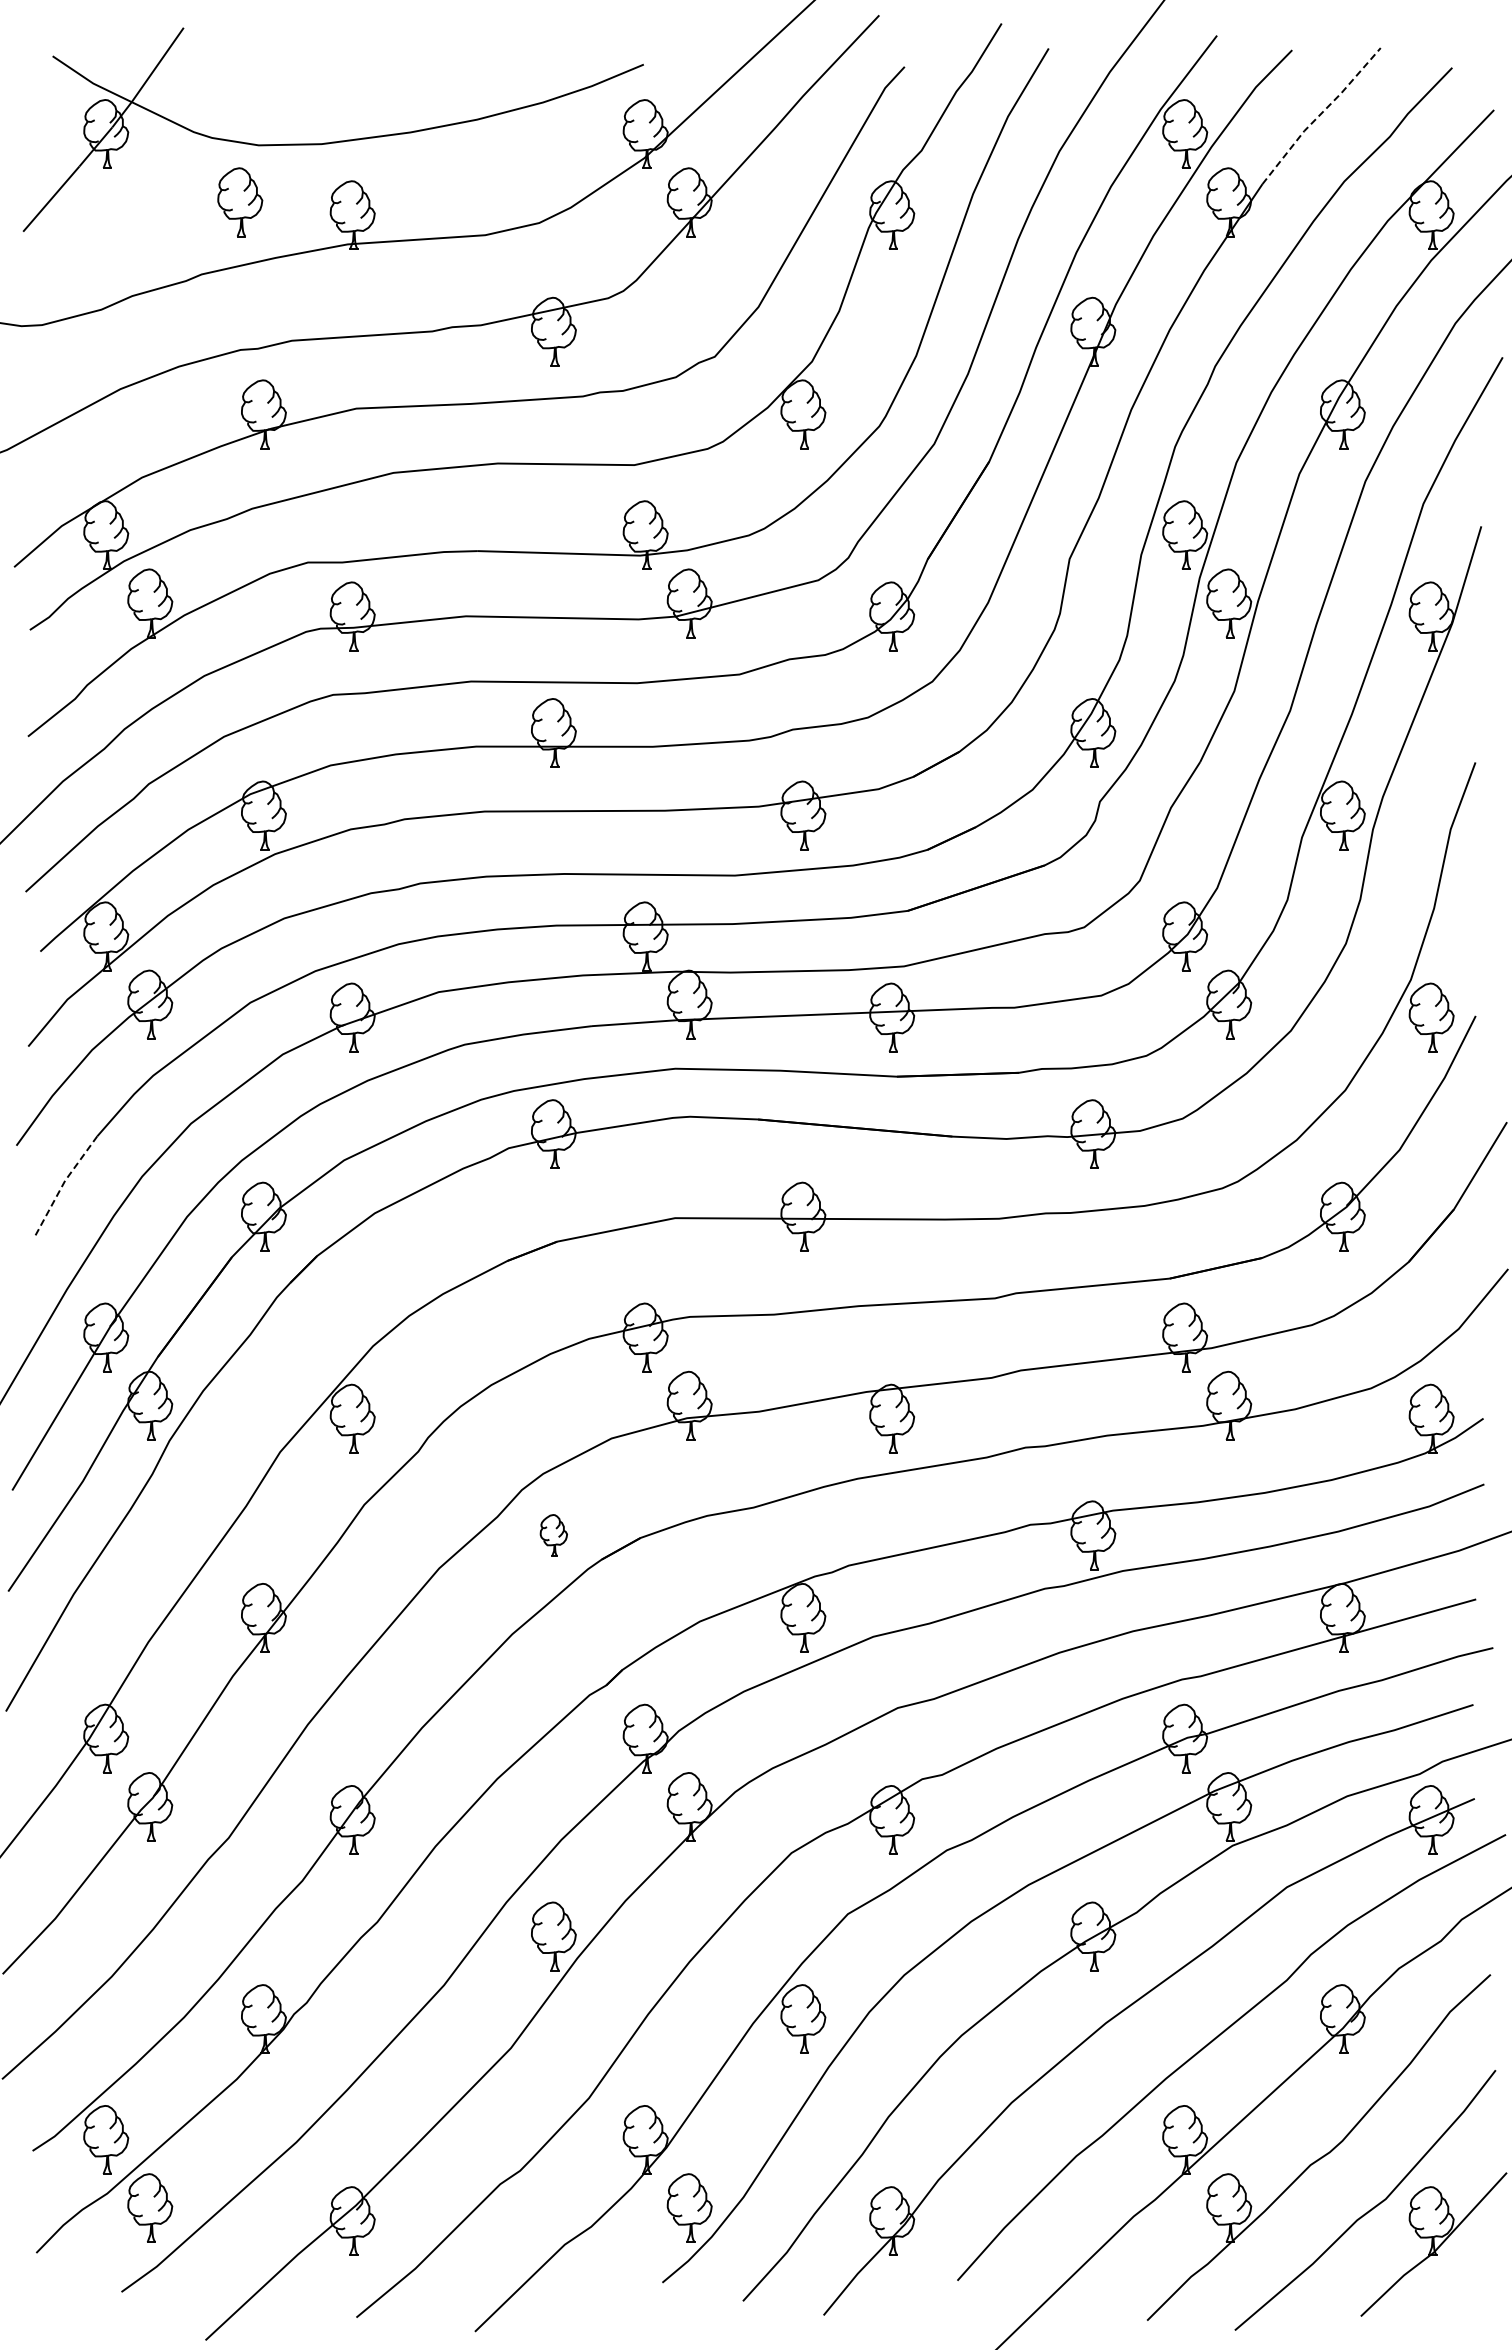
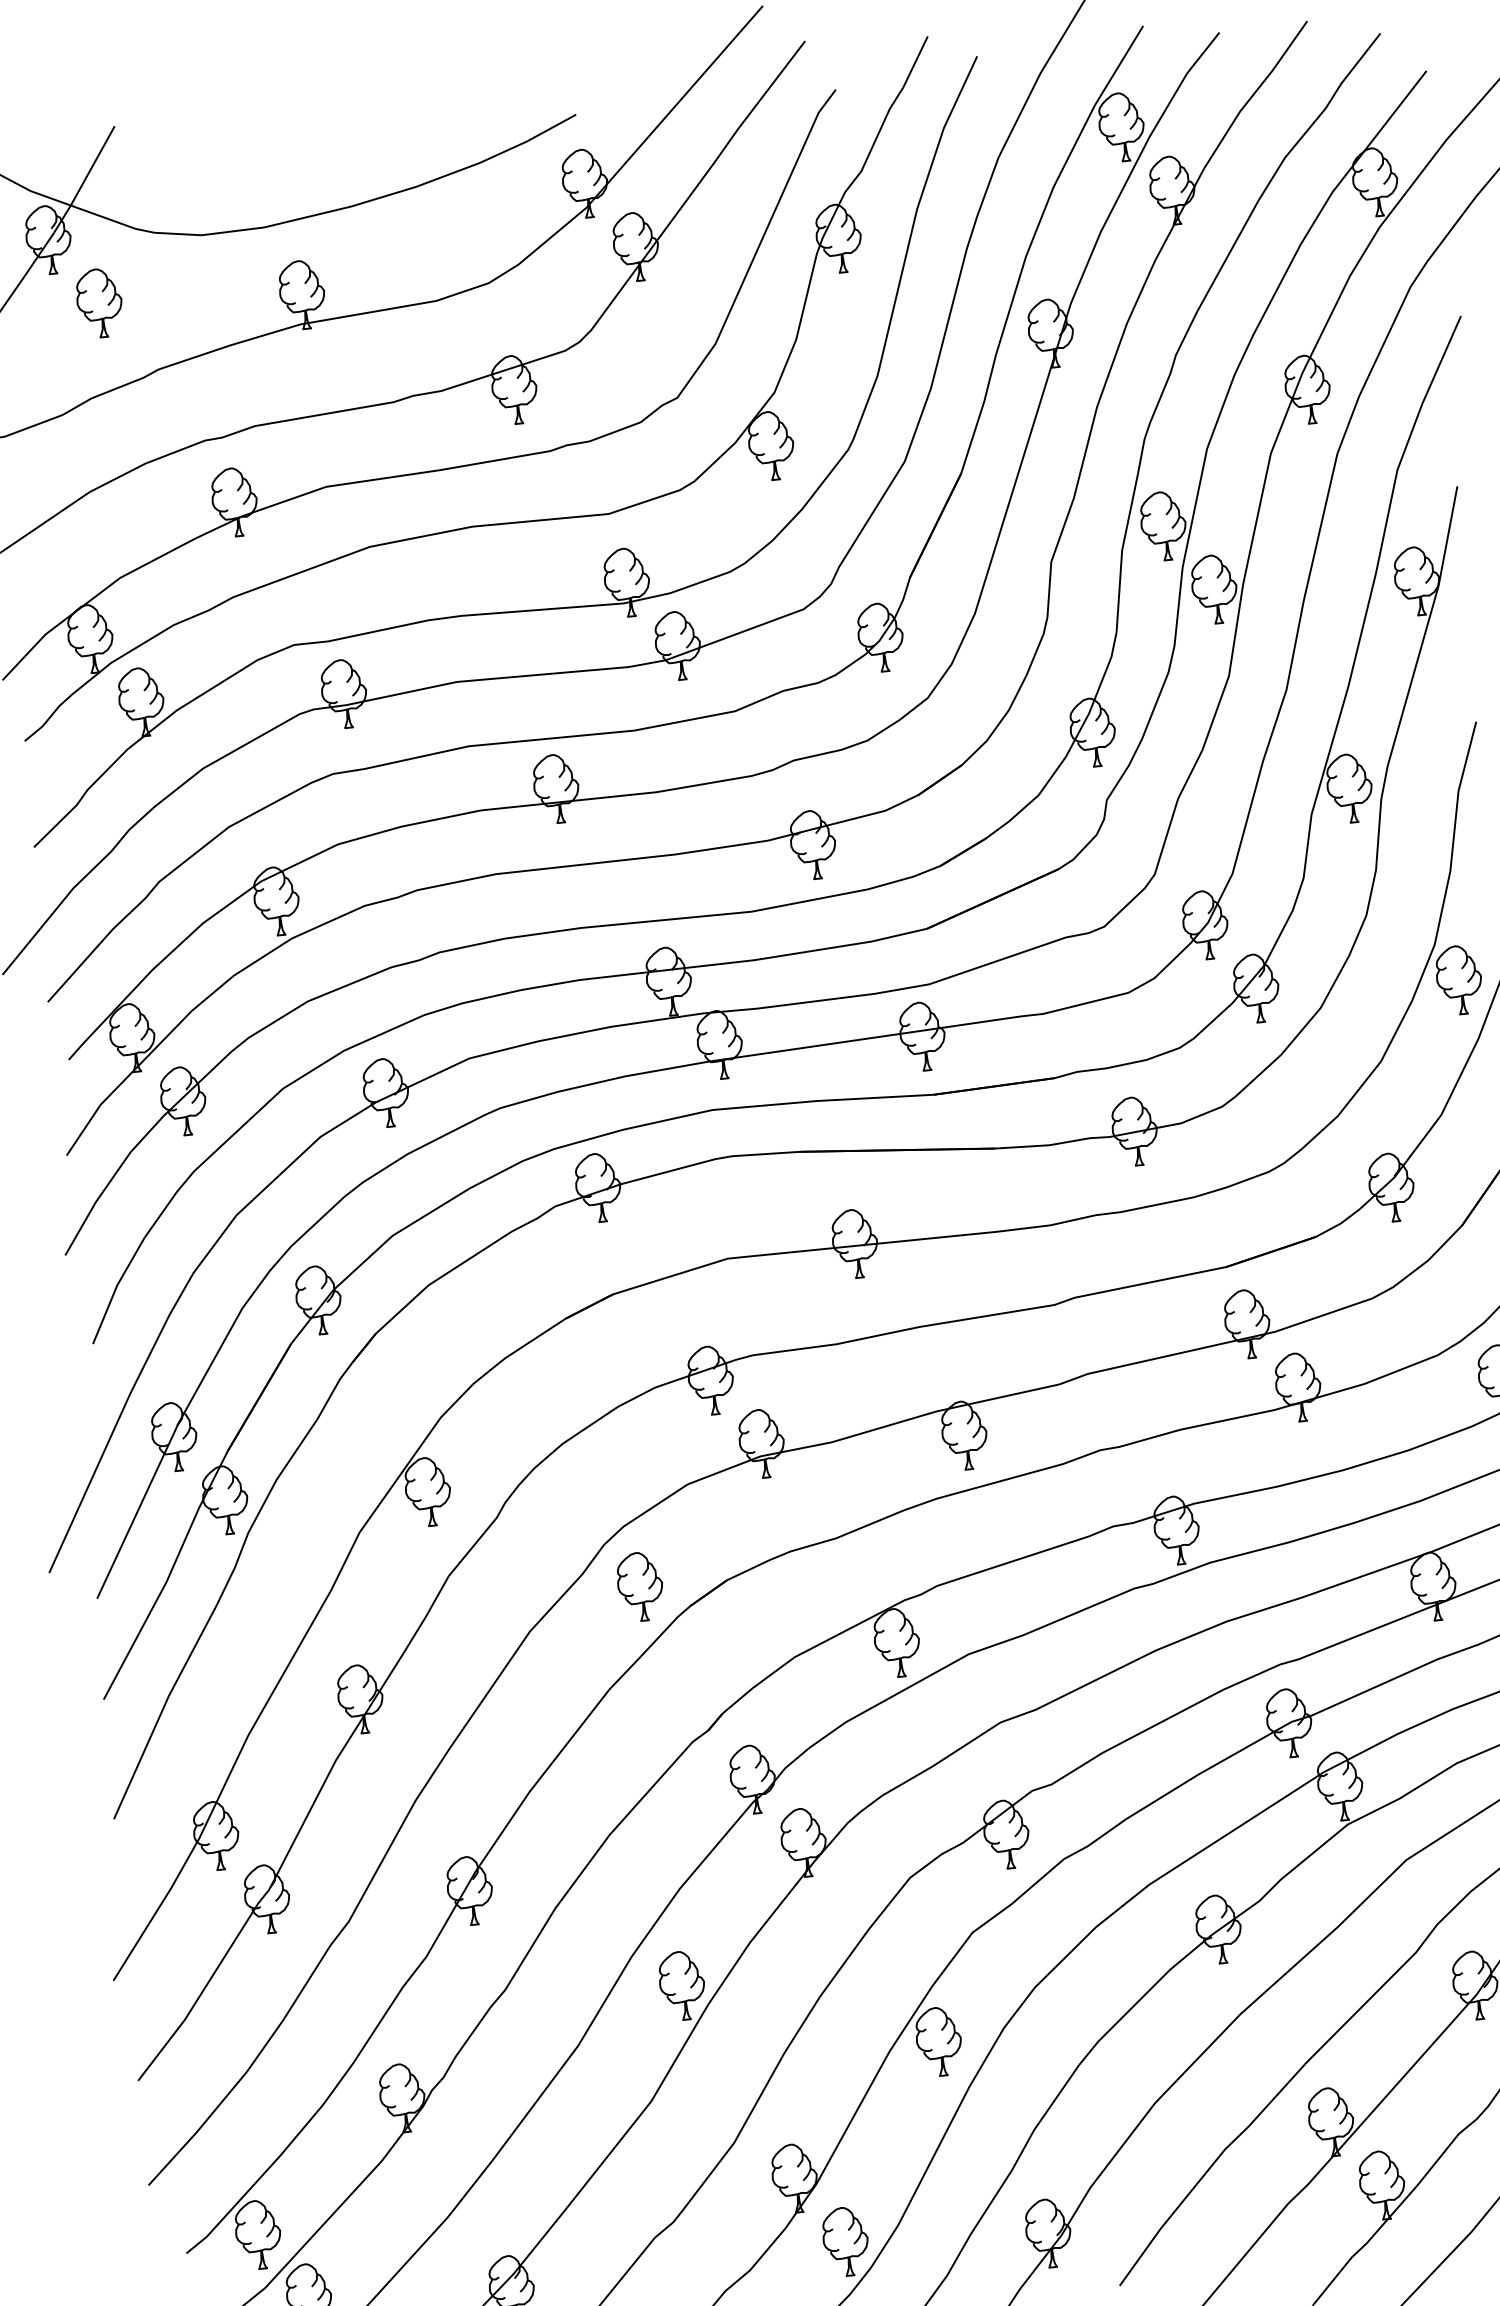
line: (1320, 114) -> (1254, 93), dashed -> solid
part: (240, 202) -> (99, 303), moved
line: (63, 1184) -> (116, 1289), dashed -> solid
part: (553, 1535) -> (640, 1586), size x1.67

